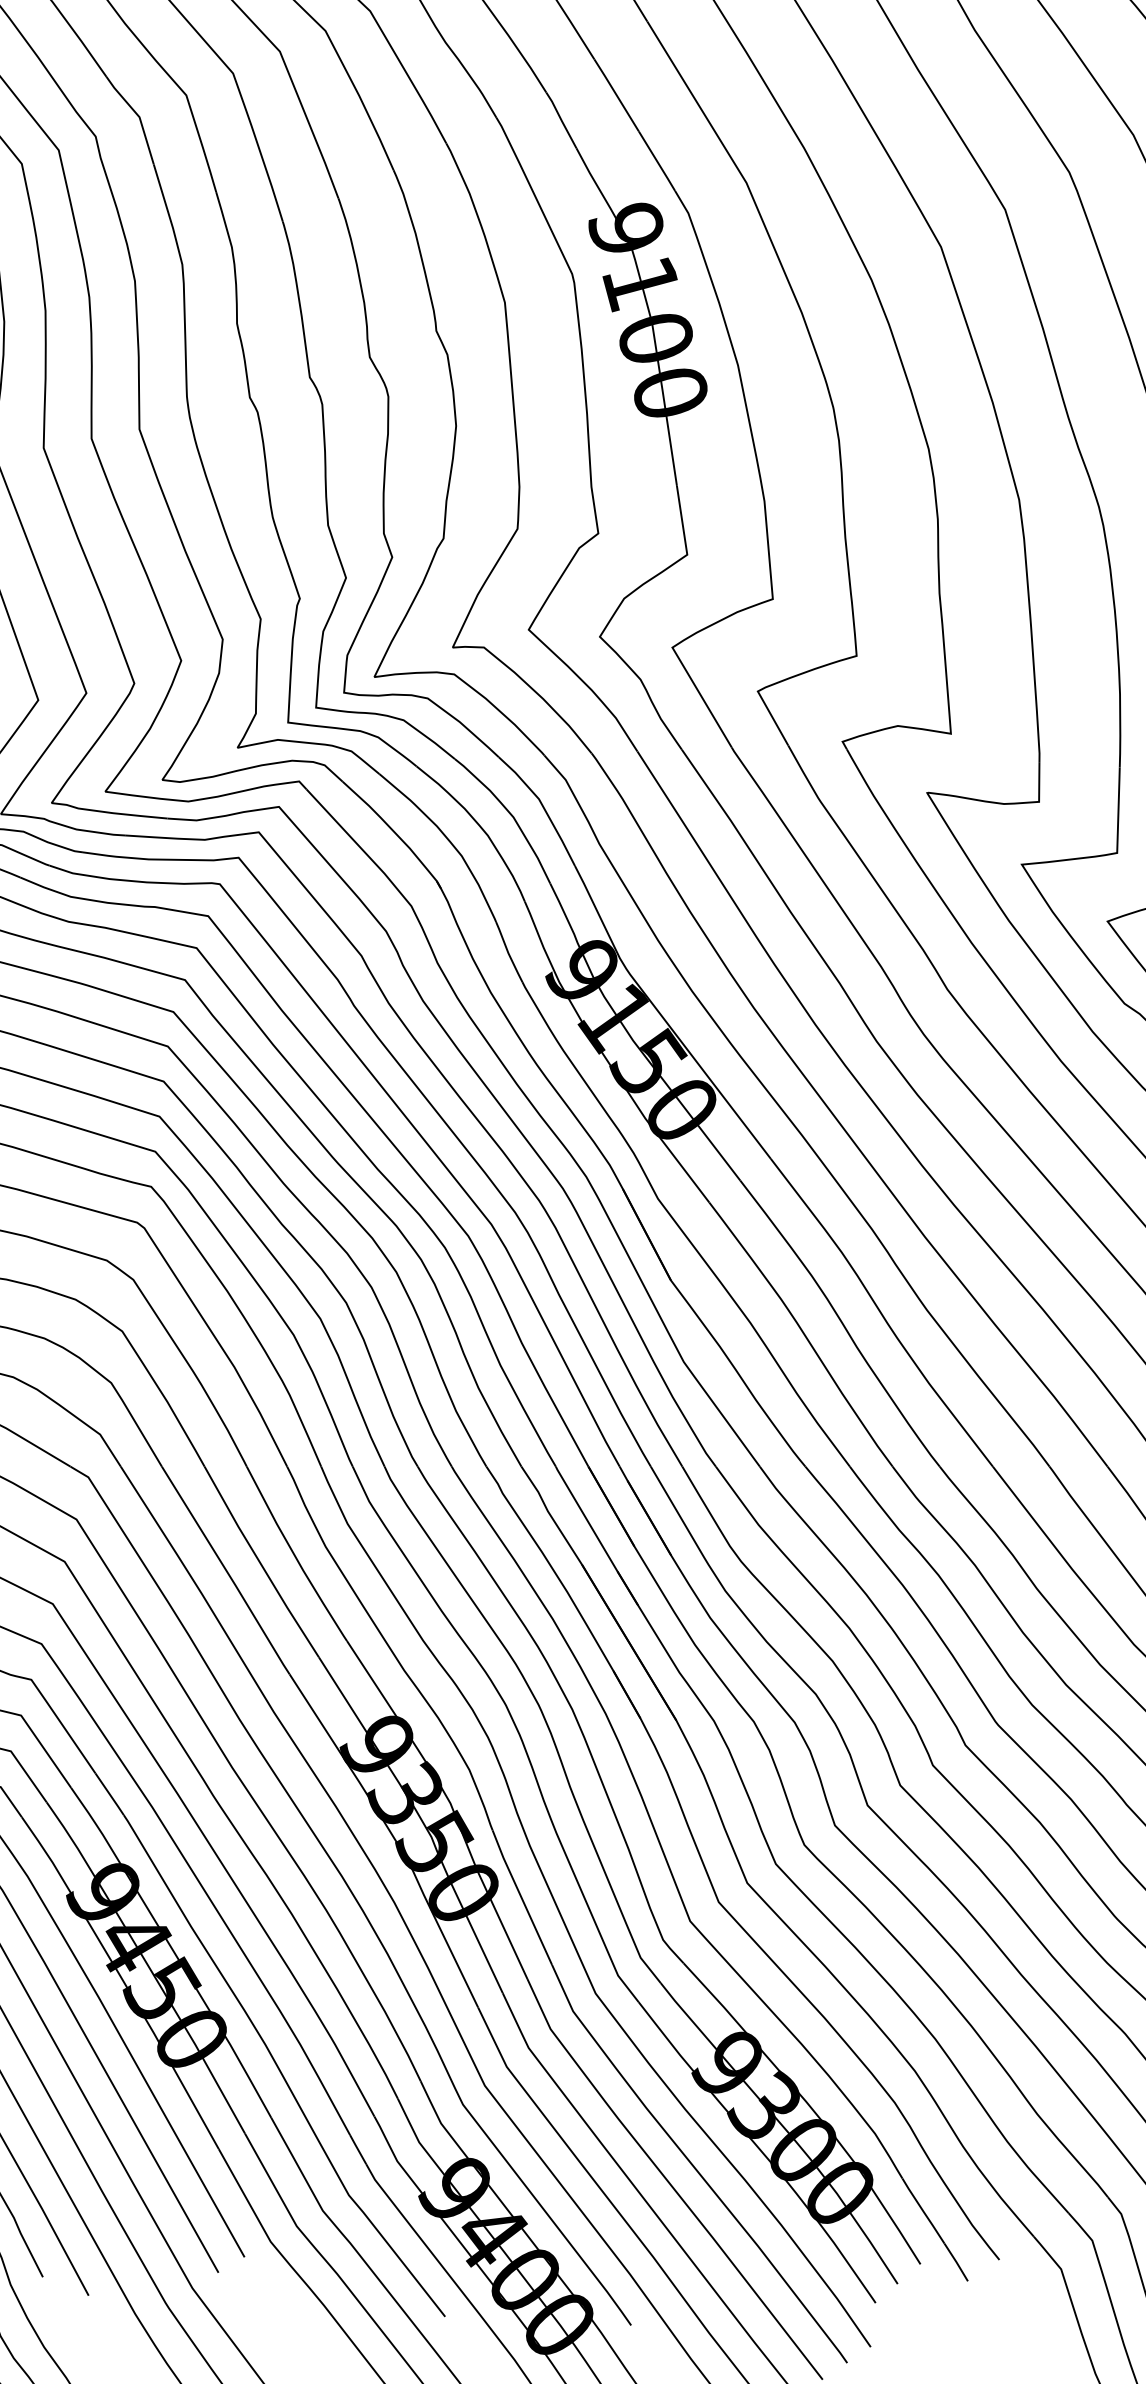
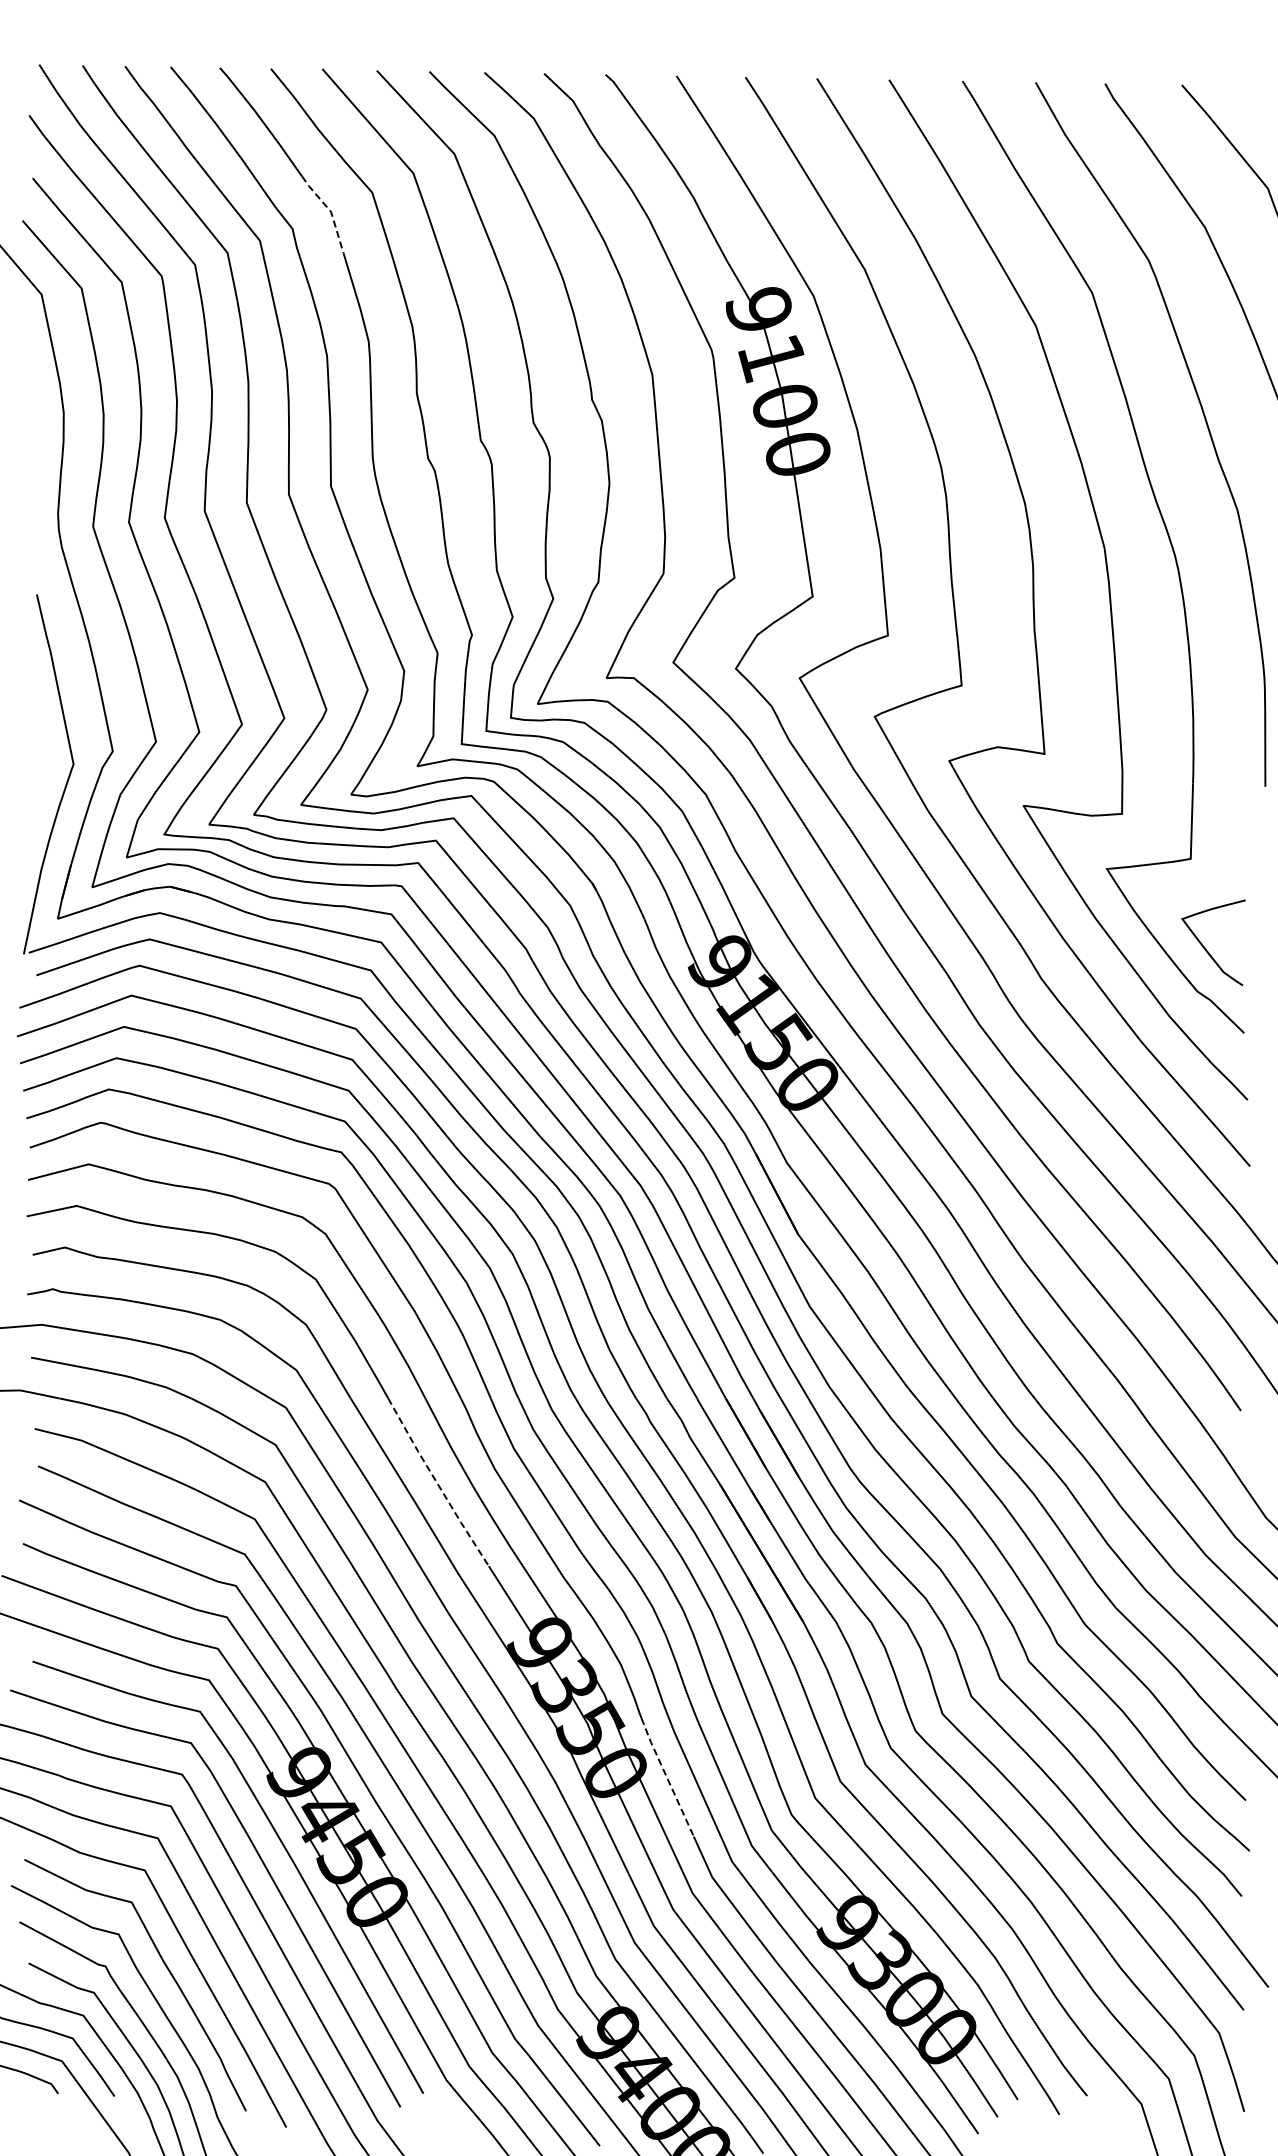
line: (138, 116) -> (330, 211), solid -> dashed
line: (260, 1563) -> (437, 1483), solid -> dashed
line: (520, 1896) -> (666, 1776), solid -> dashed

